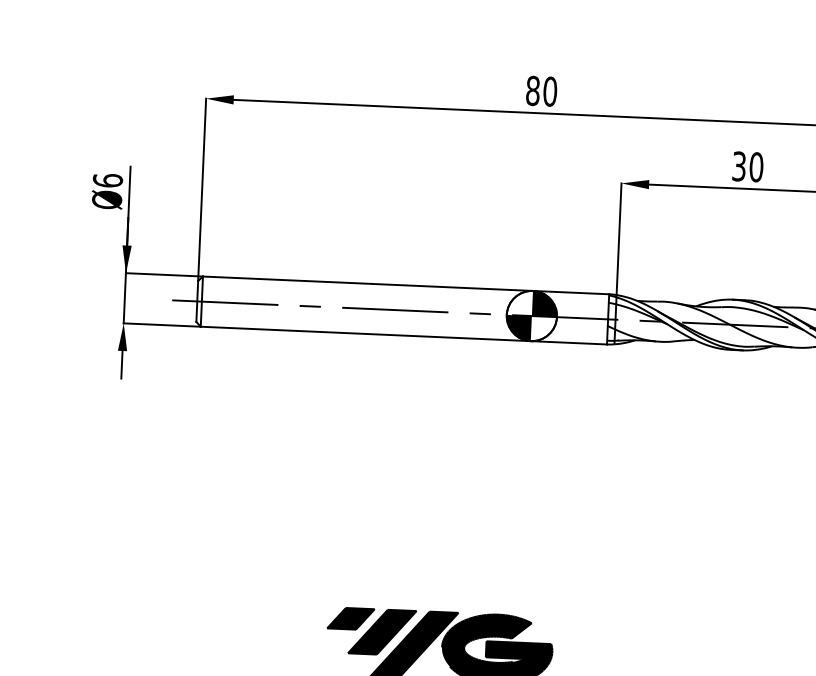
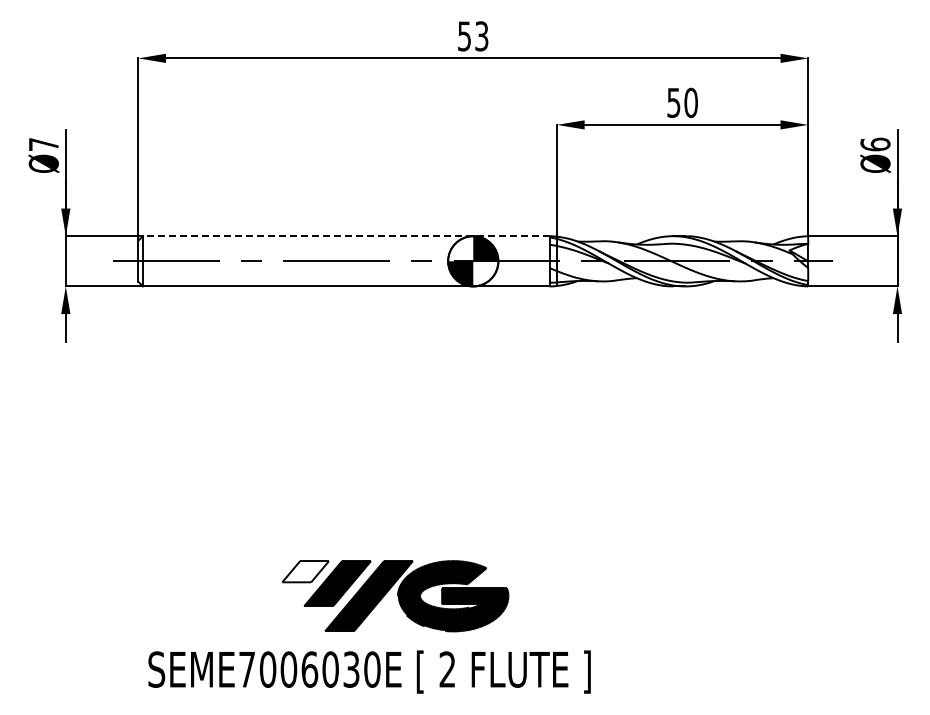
text: (540, 91) -> (472, 36), 80 -> 53
text: (739, 166) -> (674, 102), 30 -> 50
text: (107, 180) -> (43, 144), Ø6 -> Ø7
line: (405, 285) -> (345, 236), solid -> dashed
fill: (350, 618) -> (305, 571), removed

